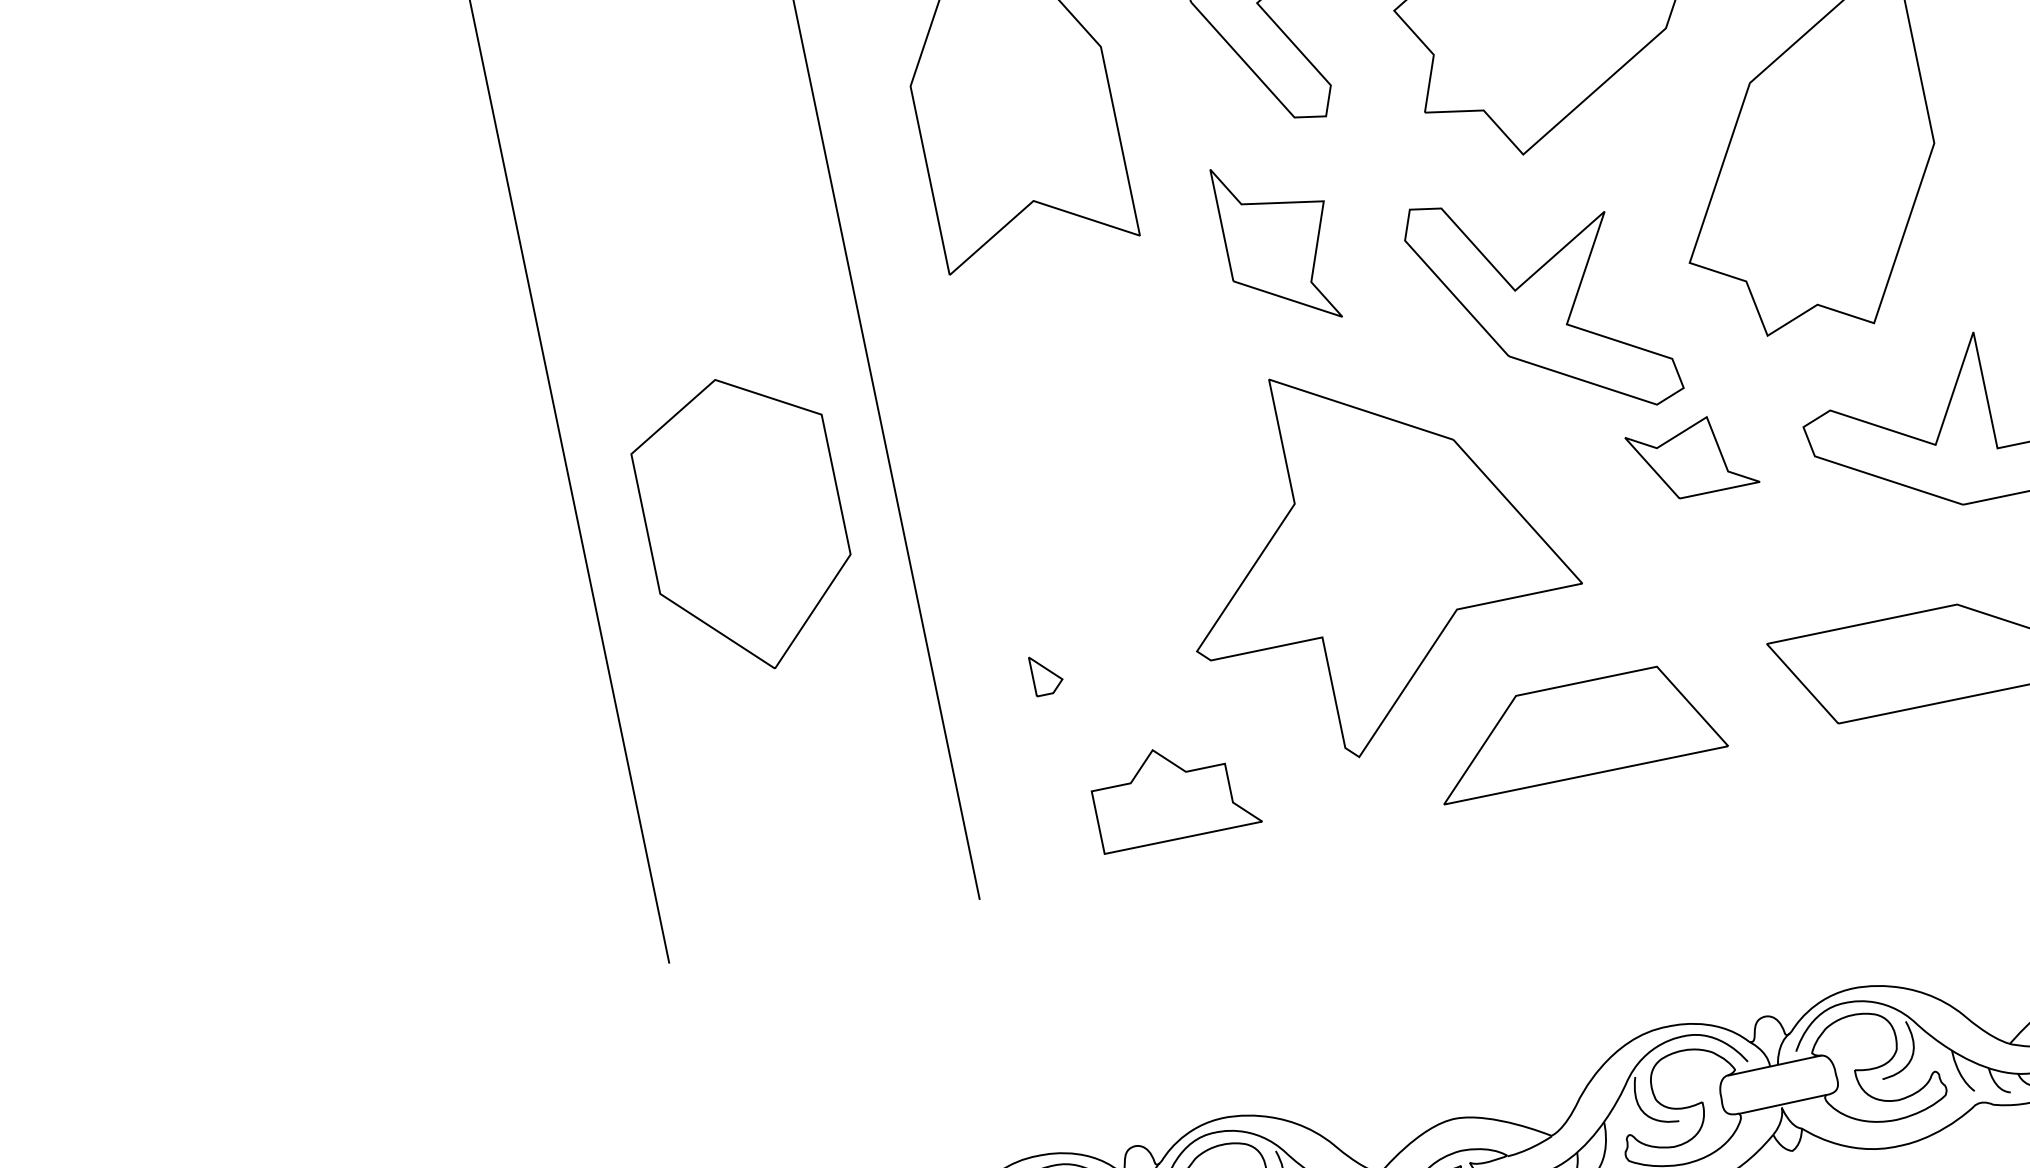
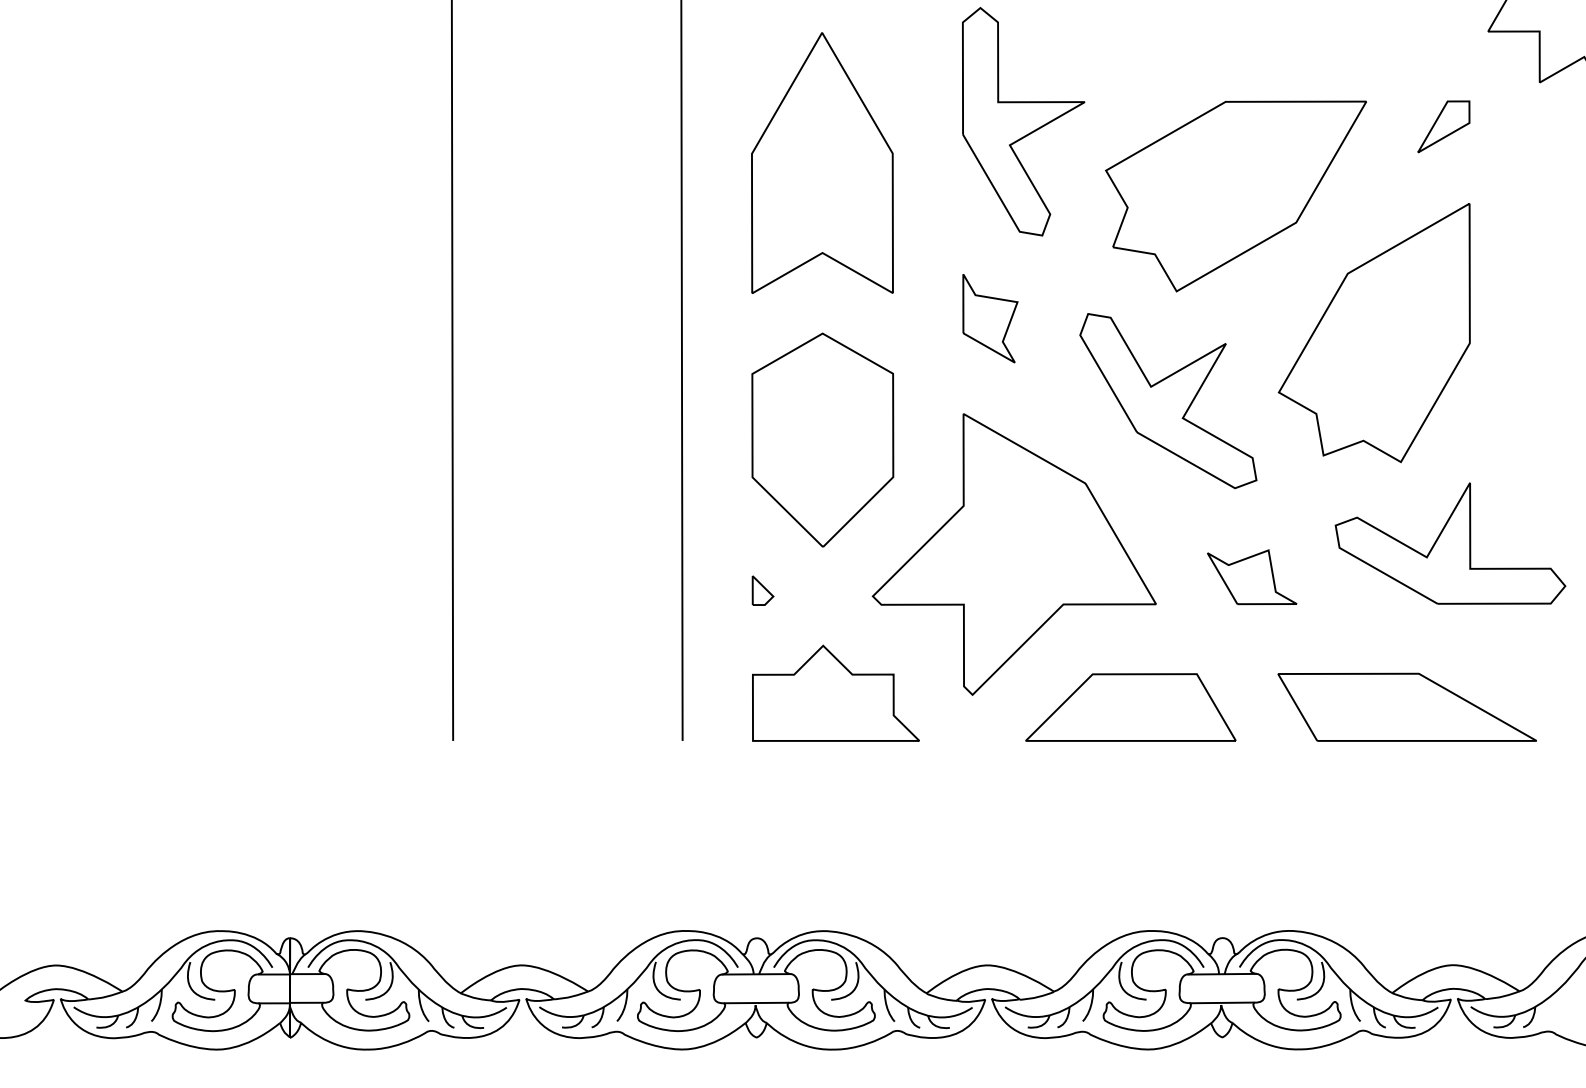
part: (1278, 242) -> (990, 318), size x0.71
part: (1692, 458) -> (1252, 577), moved
part: (744, 523) -> (822, 439), moved
part: (1173, 791) -> (835, 692), size x1.43

